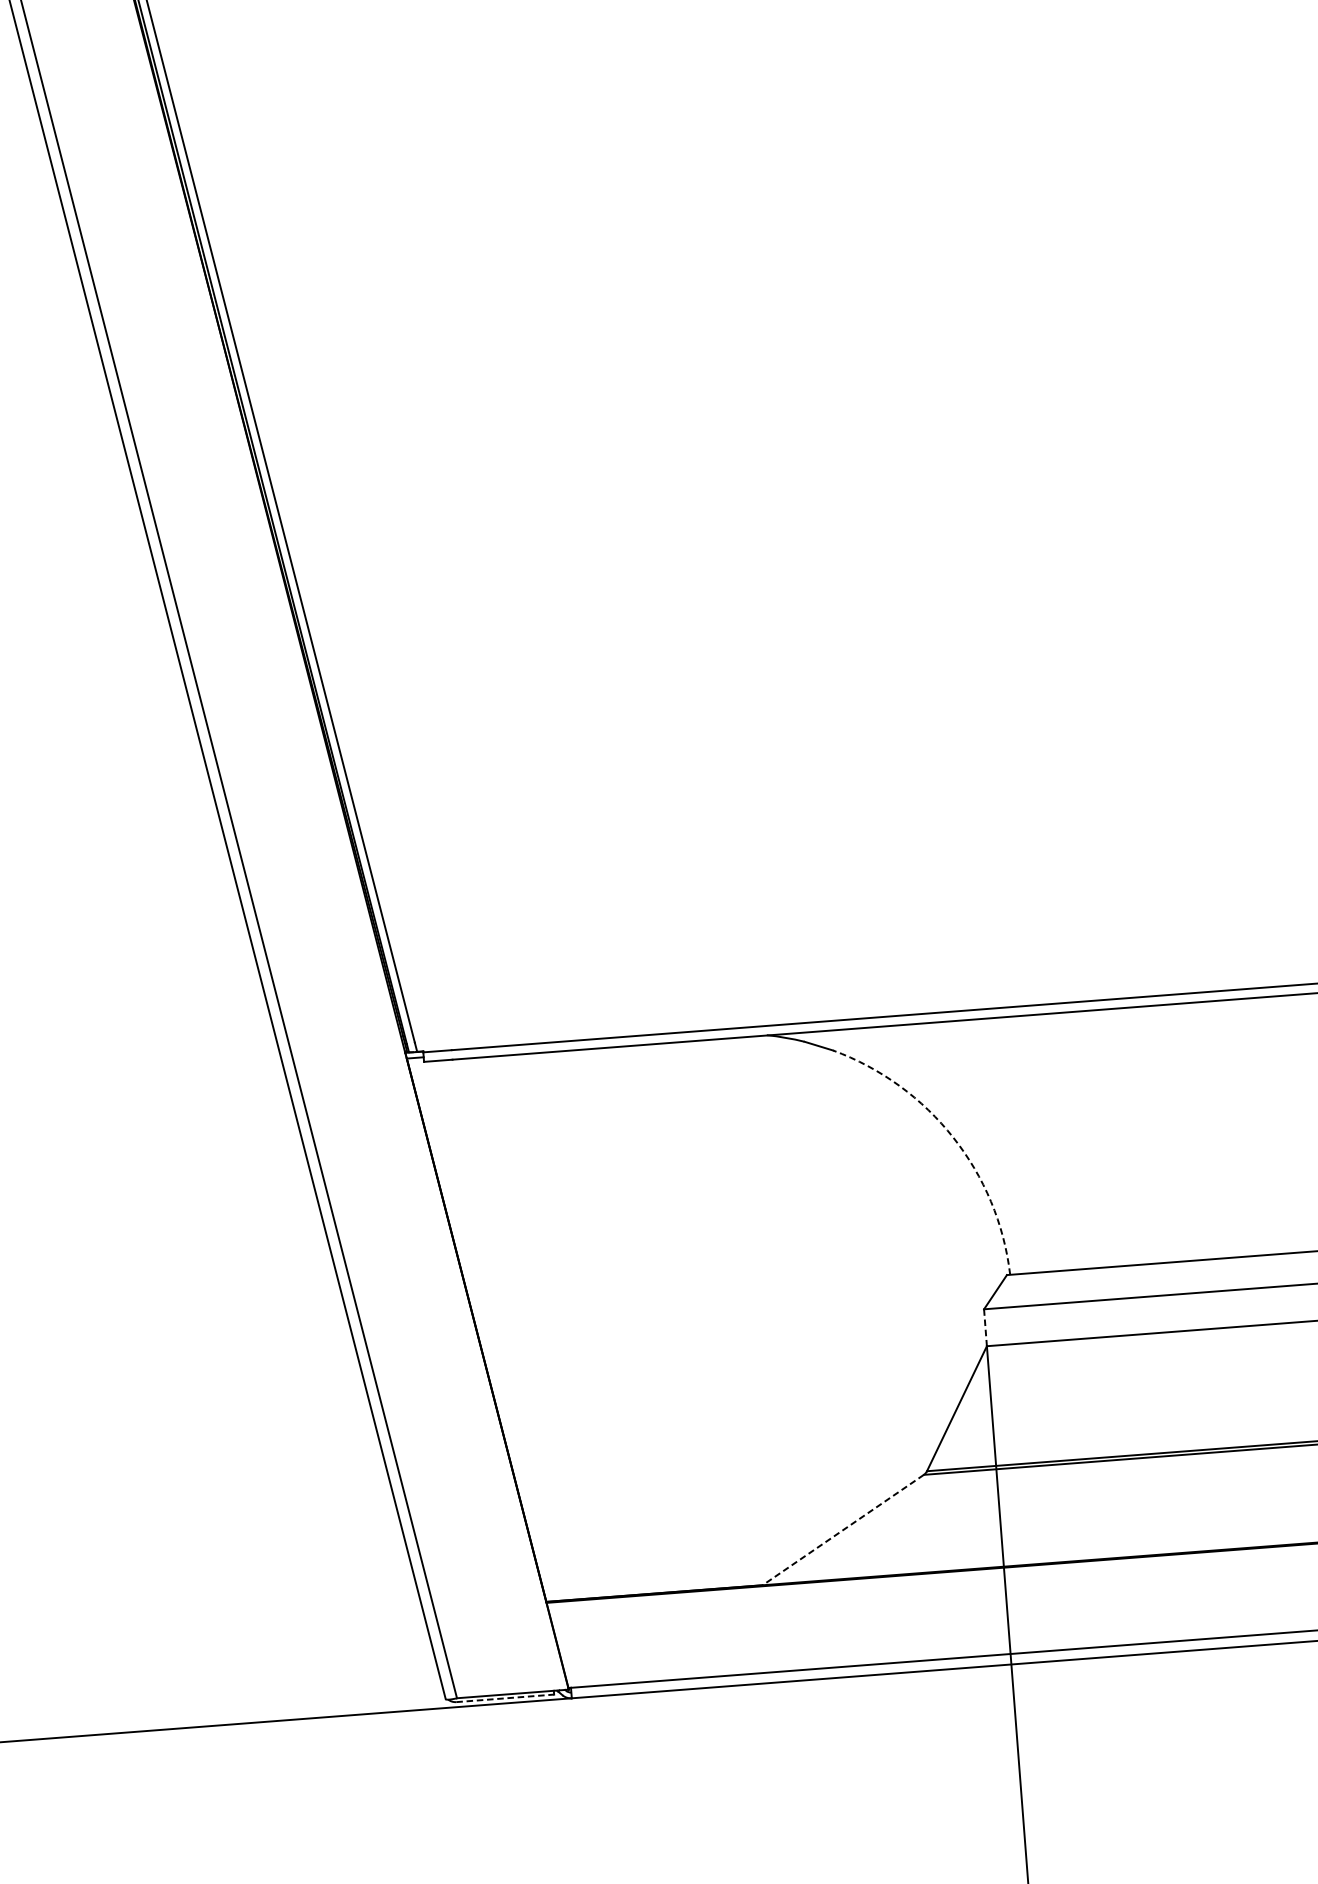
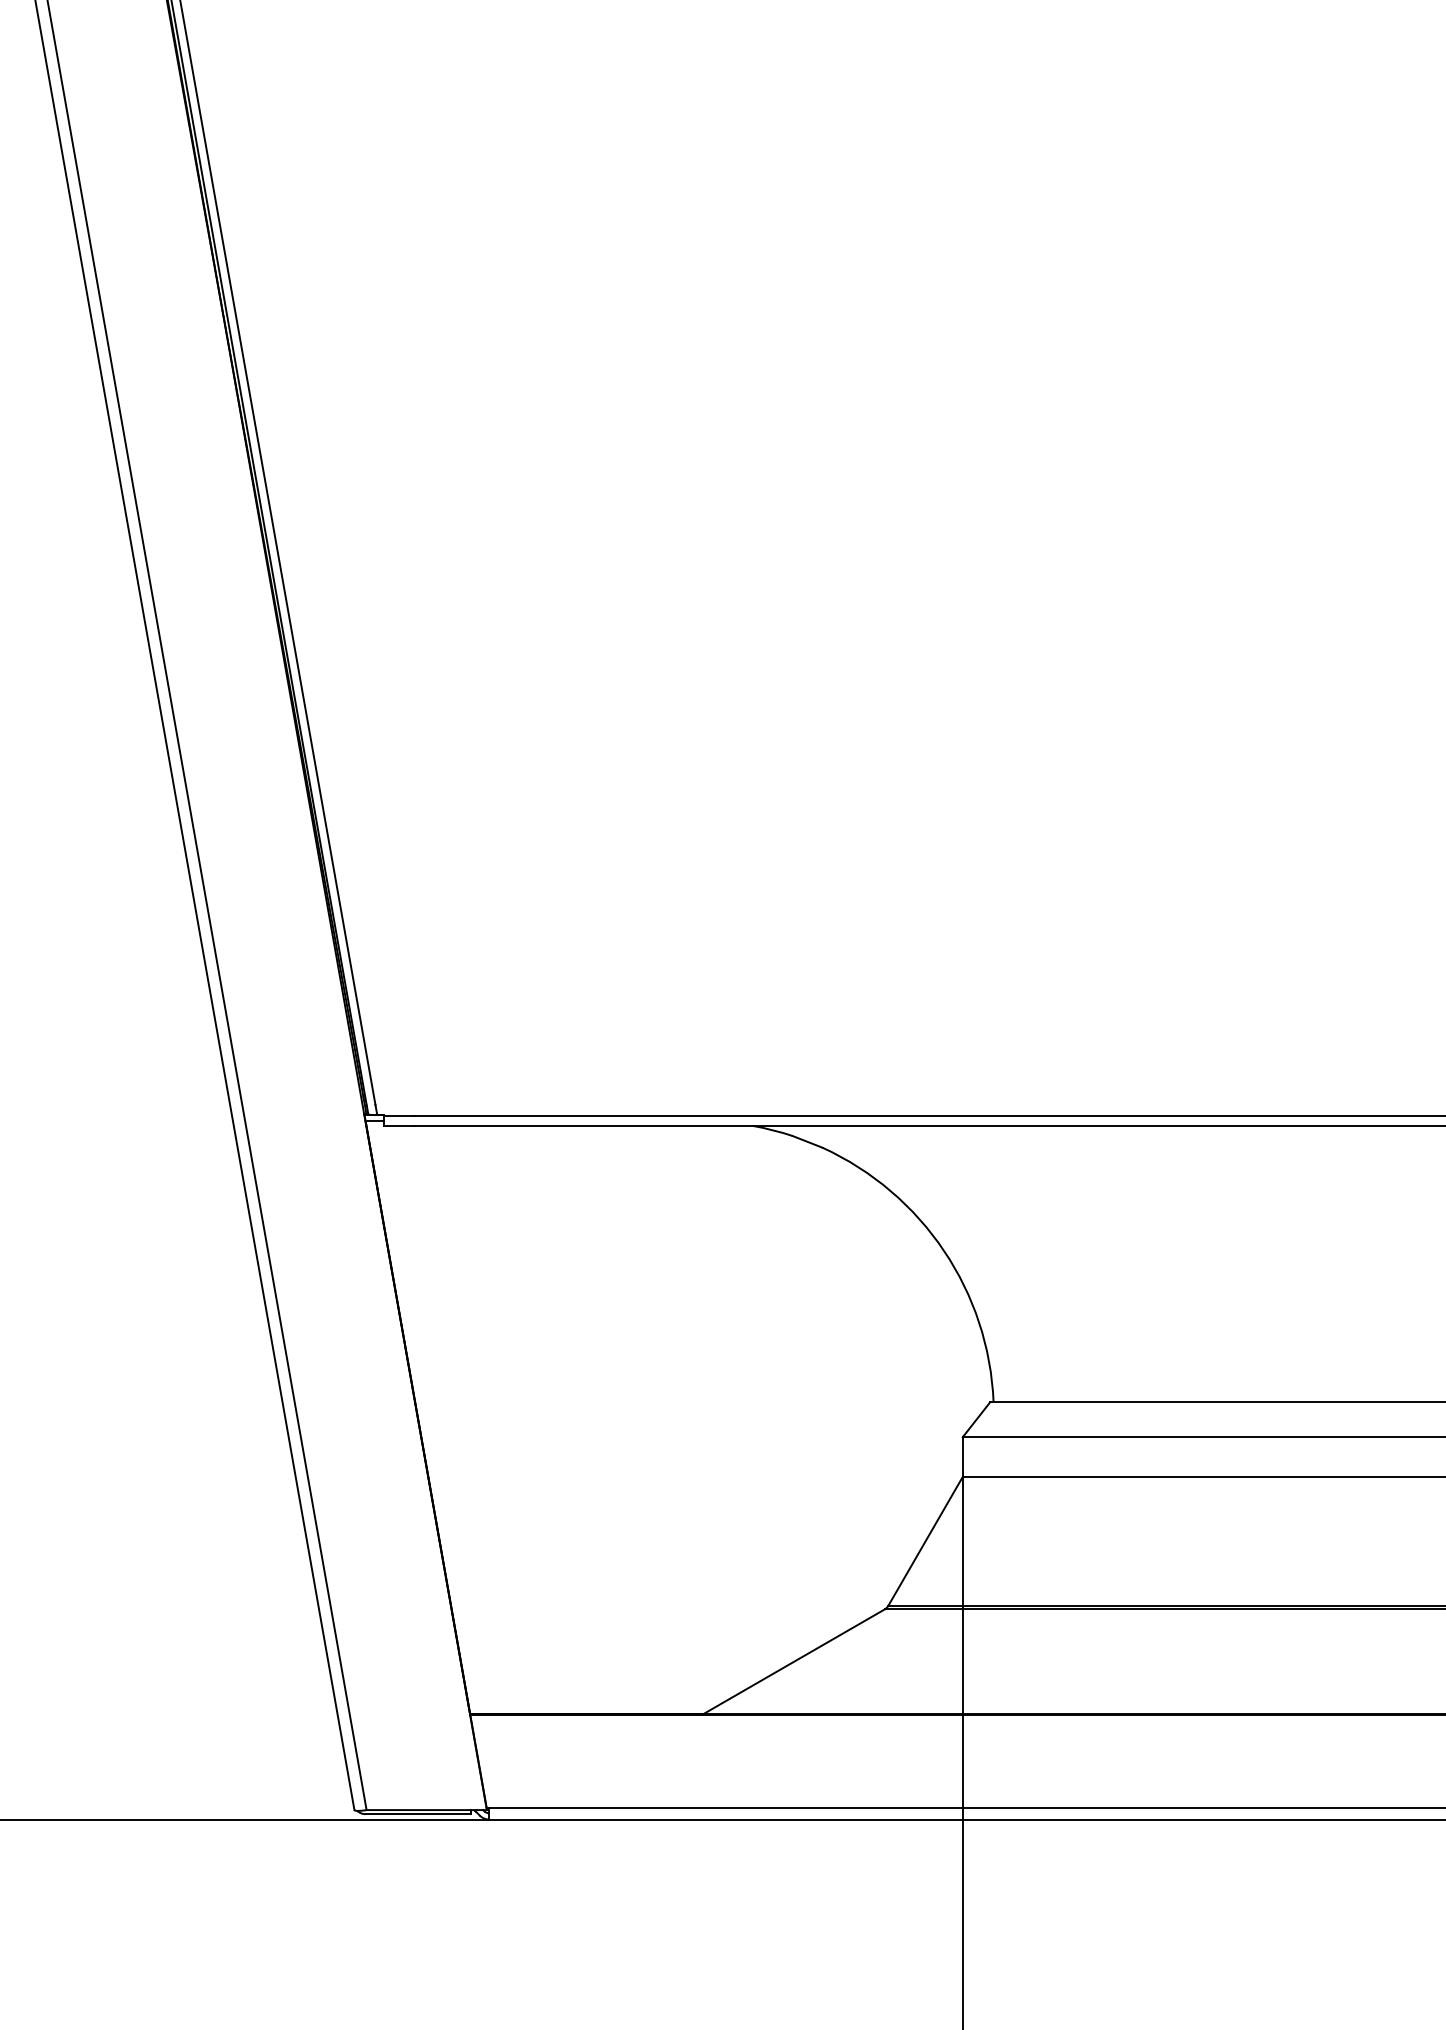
arc: (953, 1137) -> (944, 1250), dashed -> solid
line: (985, 1328) -> (962, 1457), dashed -> solid
line: (842, 1529) -> (793, 1661), dashed -> solid
line: (505, 1698) -> (418, 1814), dashed -> solid

